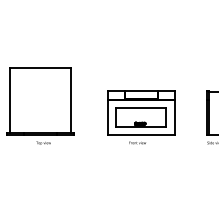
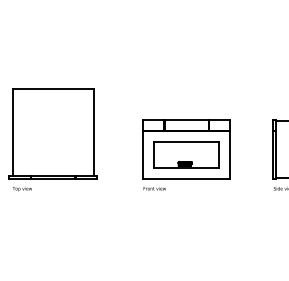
text: (137, 142) -> (154, 188), moved
text: (42, 143) -> (21, 189), moved

